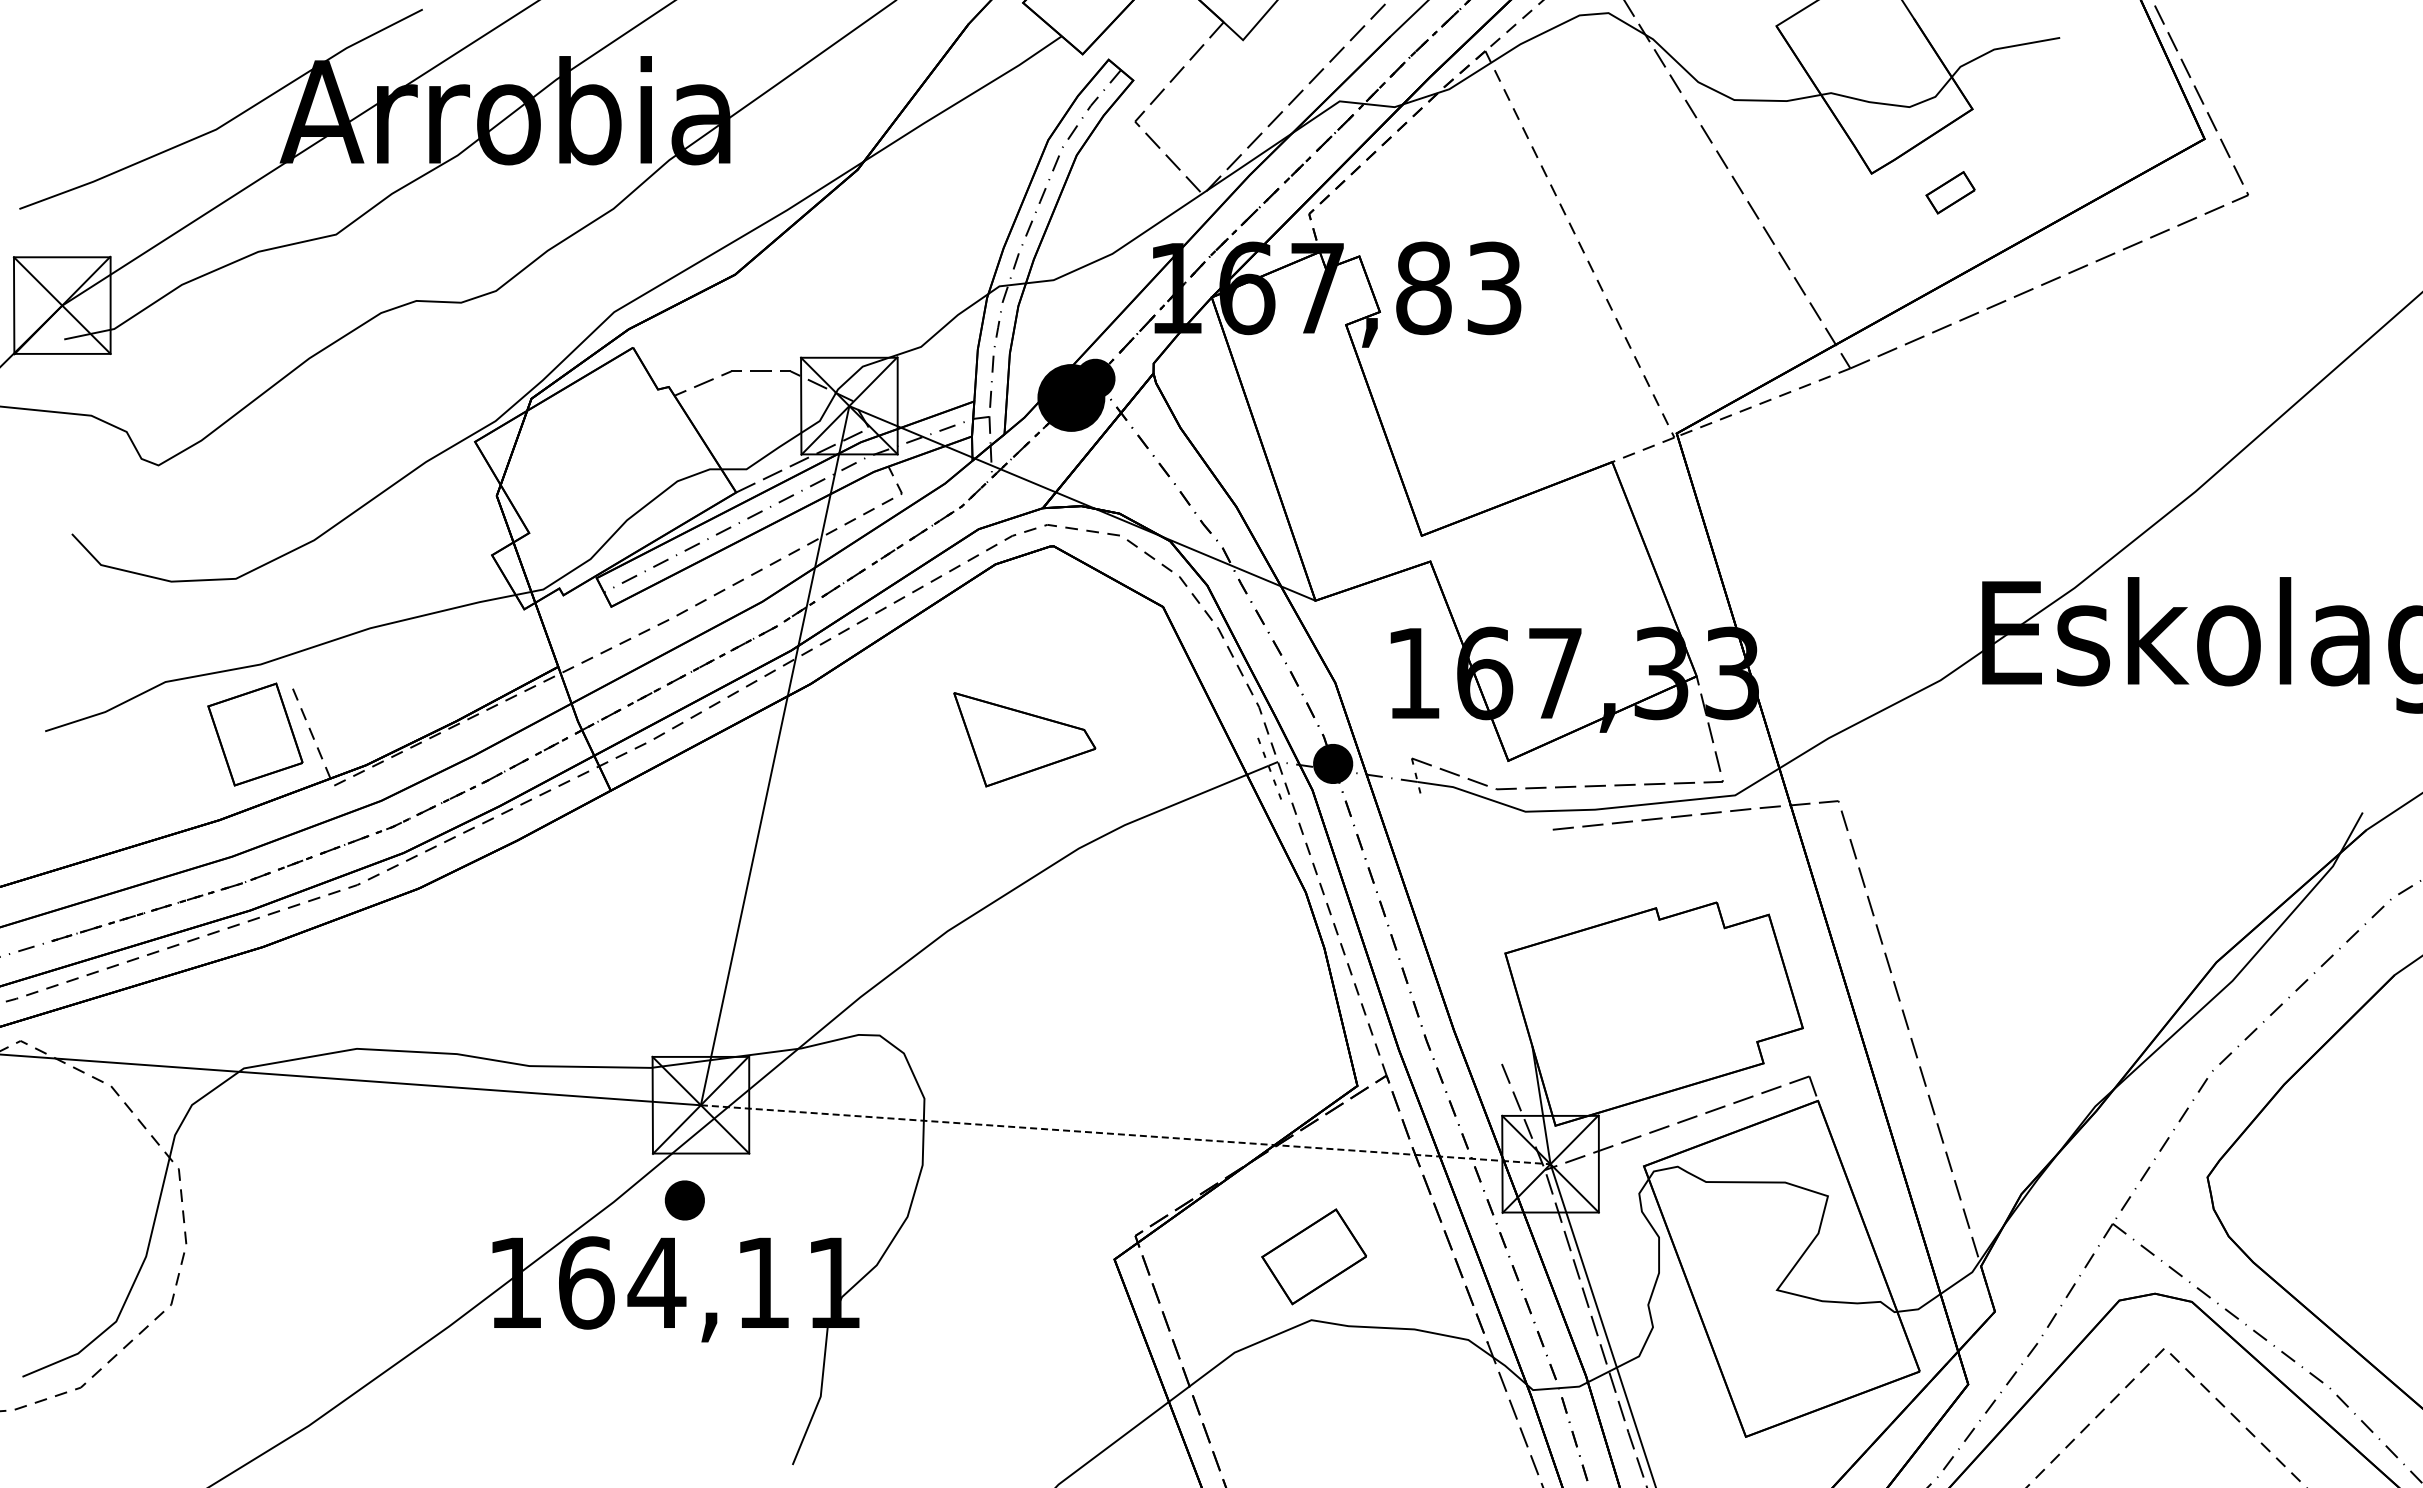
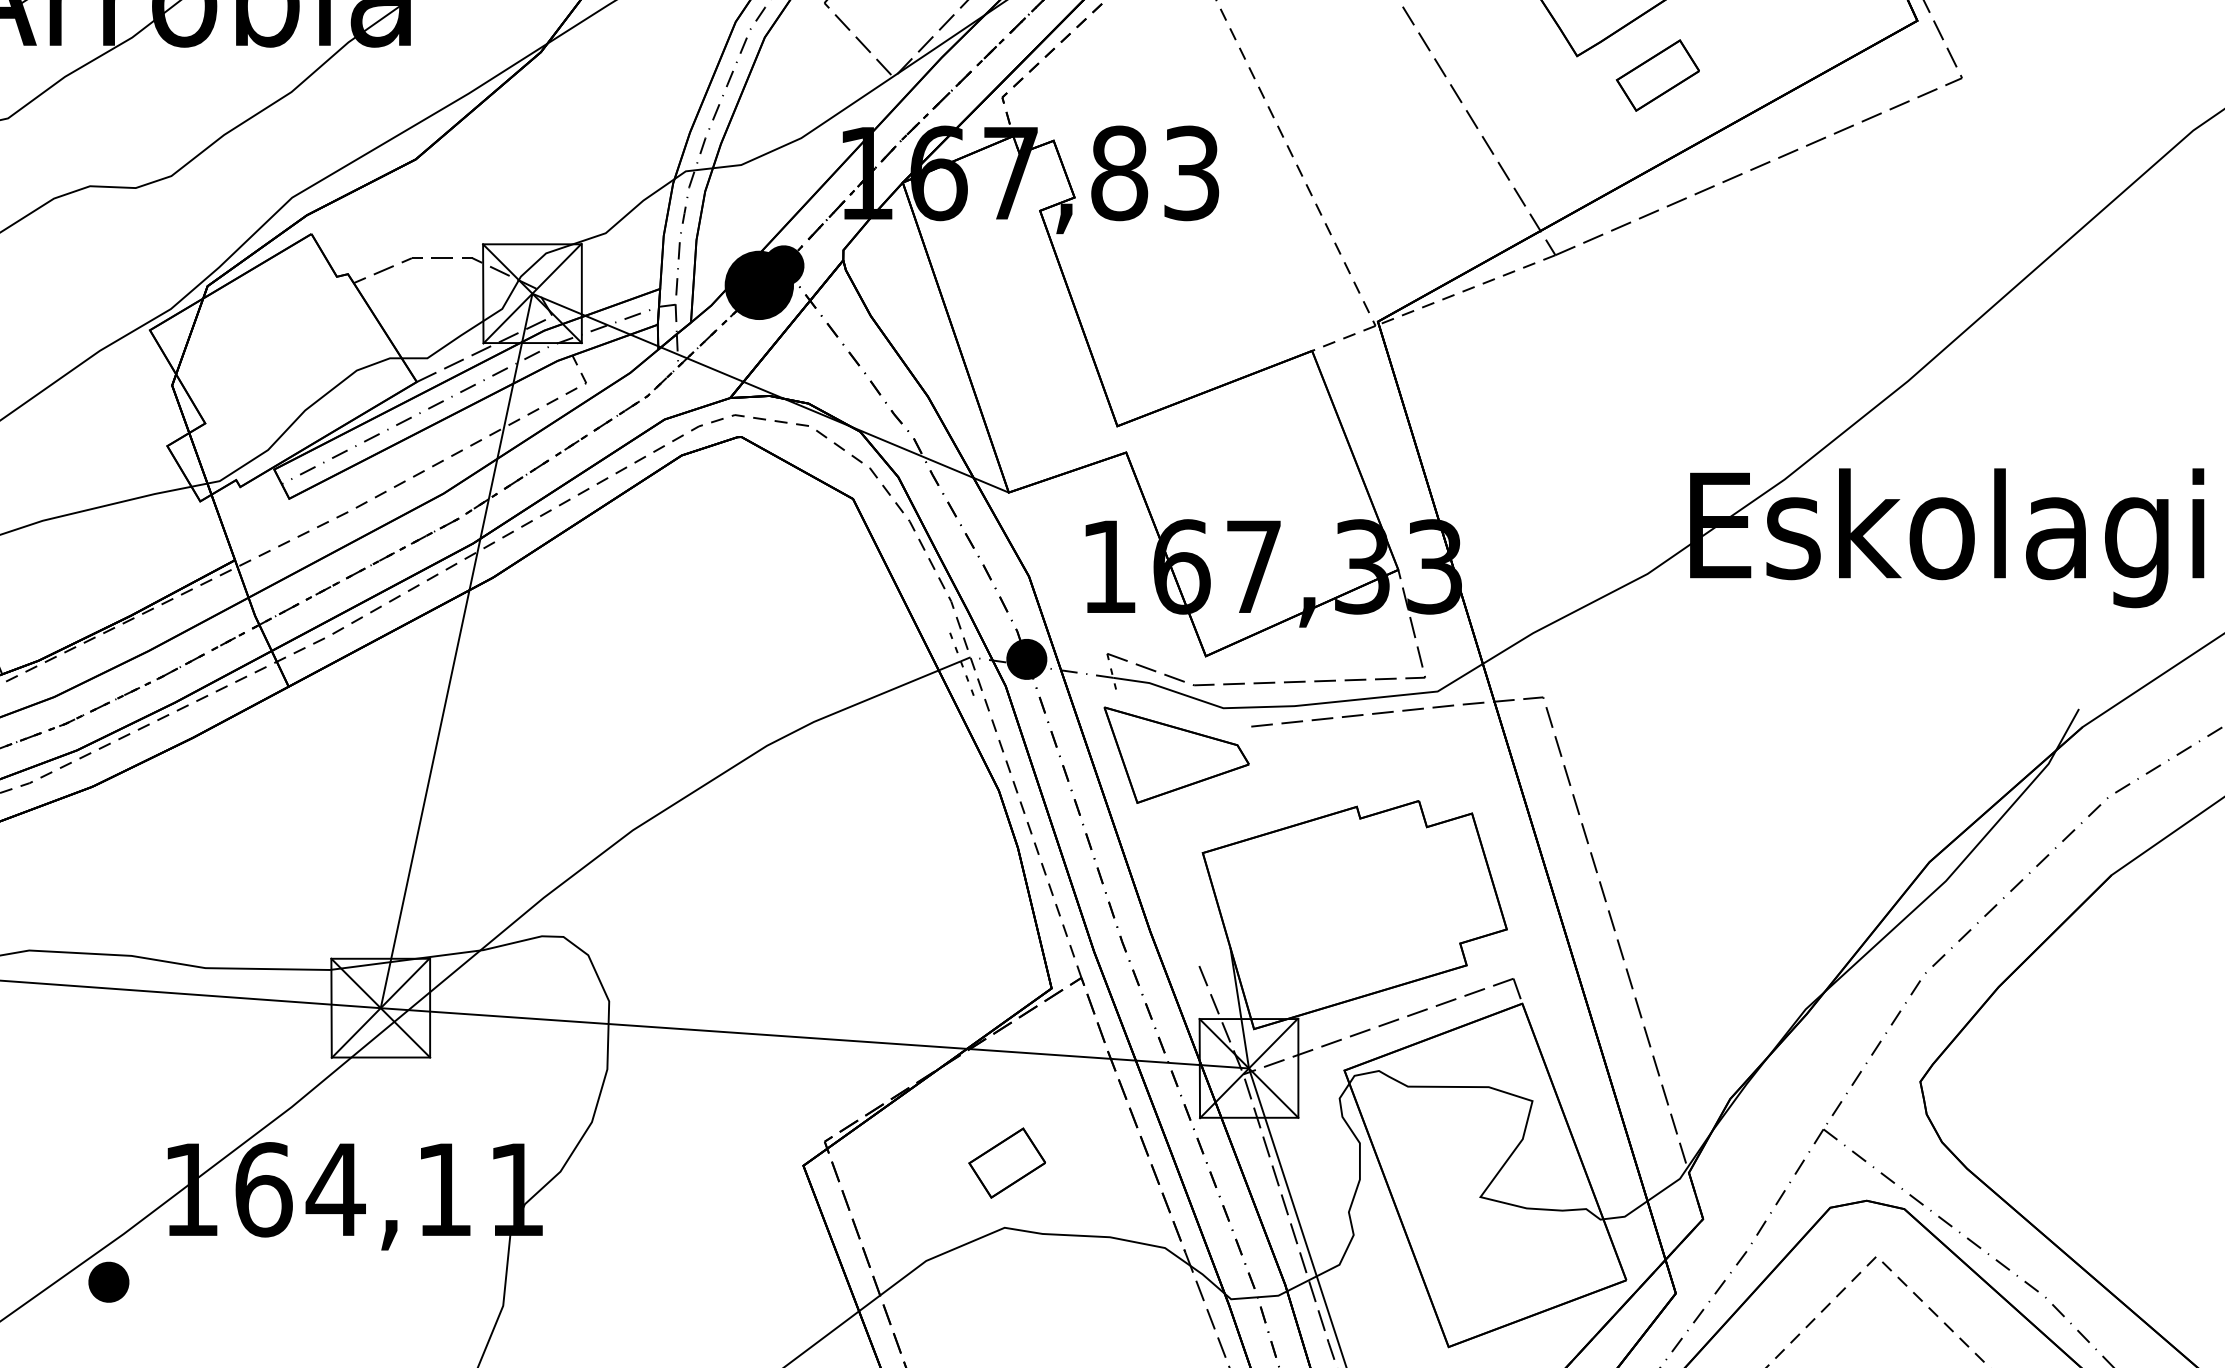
part: (1950, 192) -> (1657, 75), size x1.67
part: (1024, 739) -> (1176, 754), moved
line: (1125, 1134) -> (814, 1038), dashed -> solid
part: (684, 1200) -> (108, 1282), moved
part: (1313, 1256) -> (1006, 1162), size x0.71

